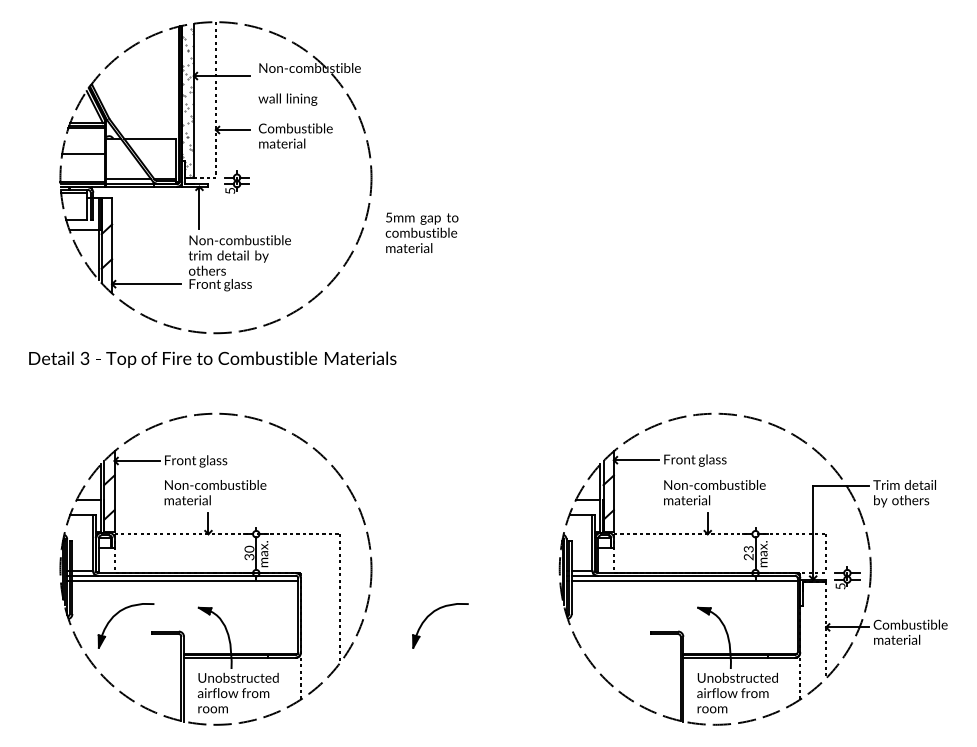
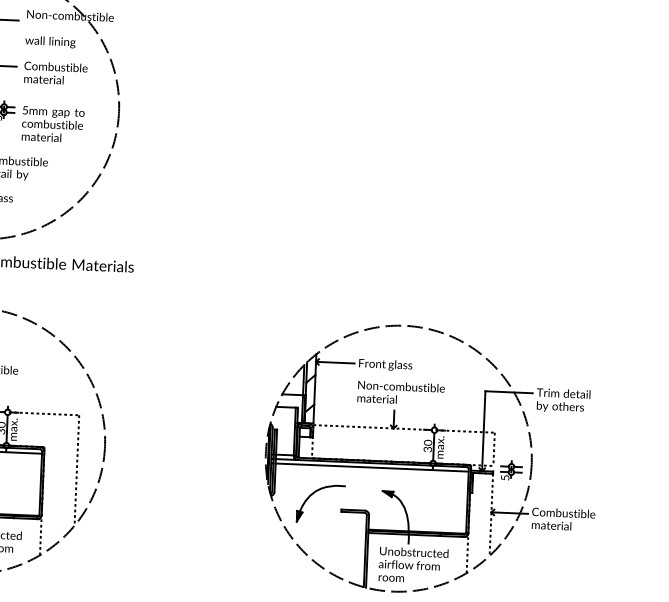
text: (421, 232) -> (52, 124), moved
text: (748, 552) -> (427, 445), 23 -> 30
part: (433, 613) -> (315, 493), moved

